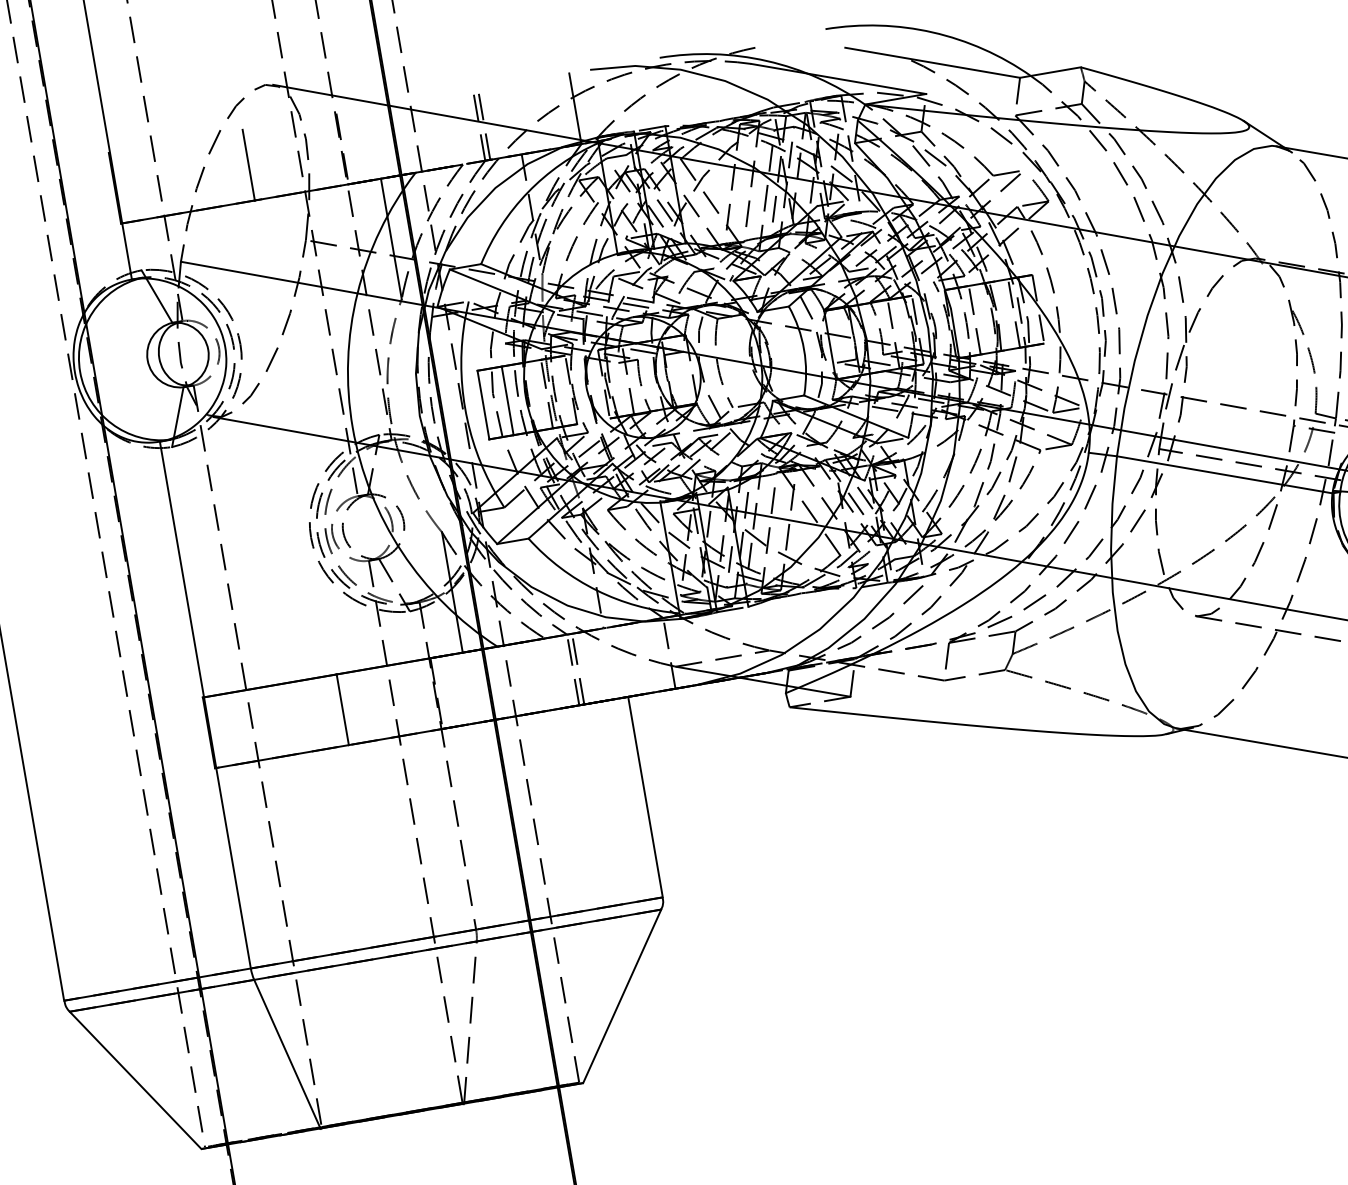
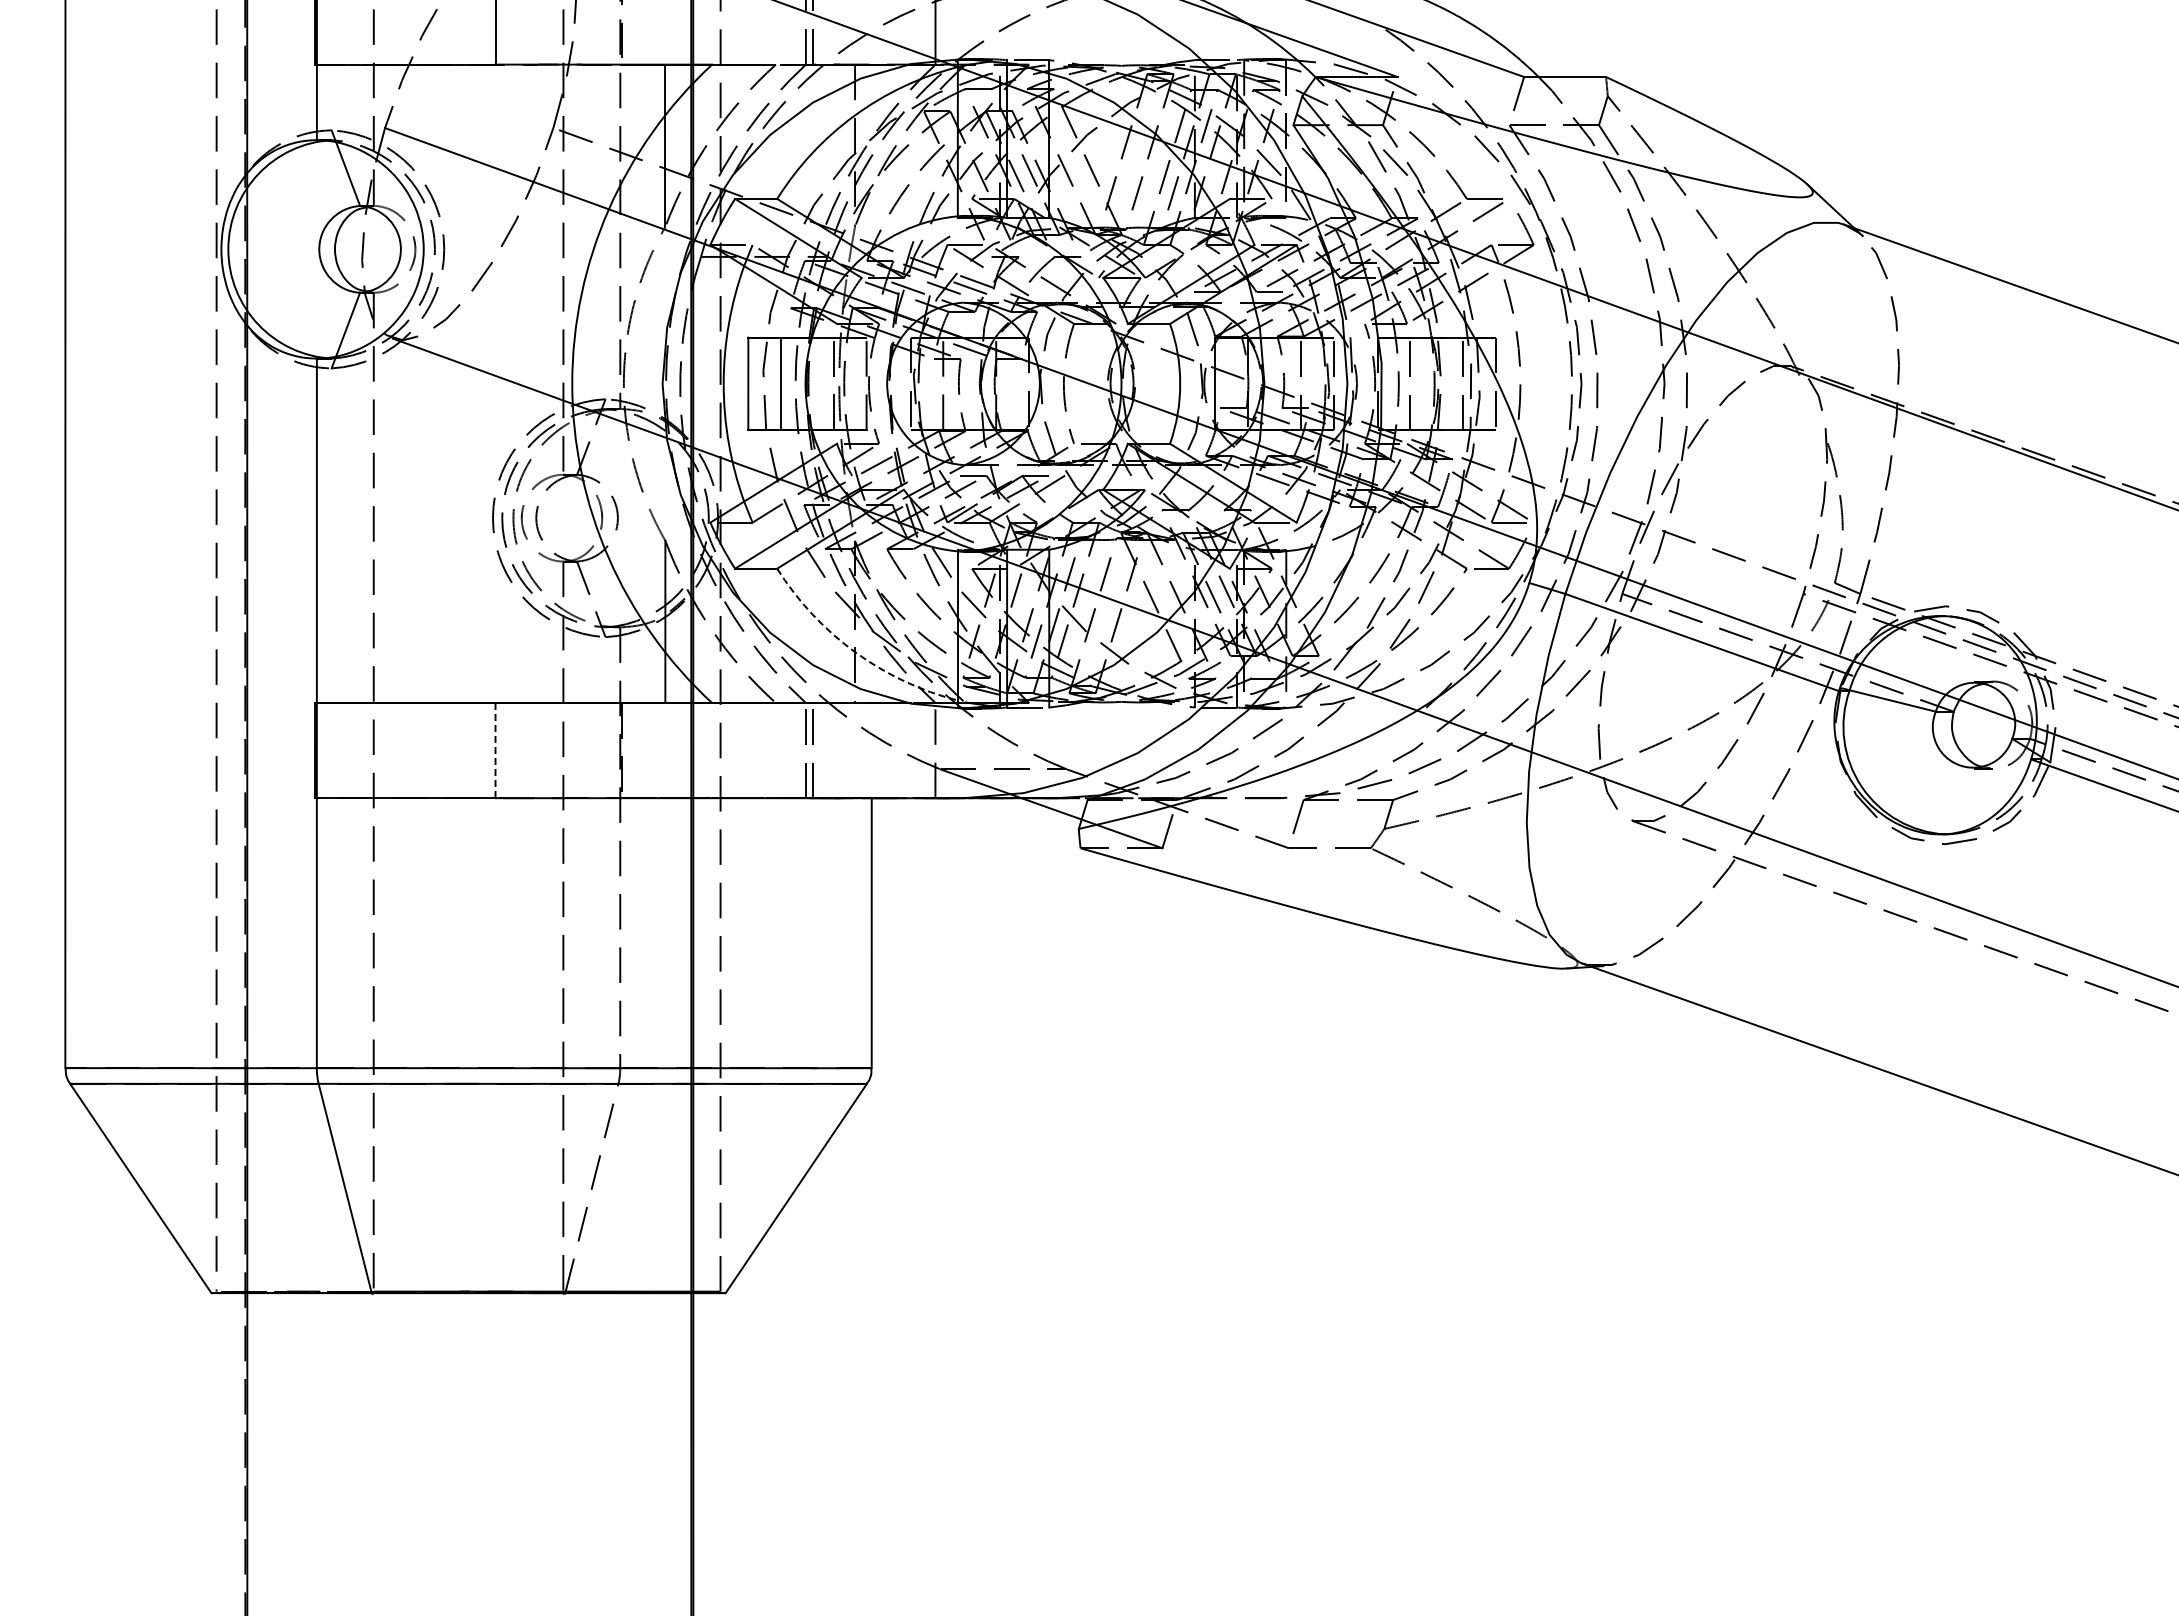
arc: (596, 590) -> (854, 651), solid -> dashed
line: (342, 709) -> (495, 750), solid -> dashed

